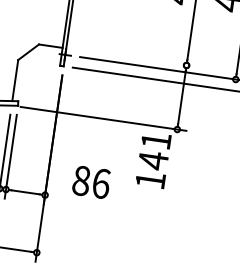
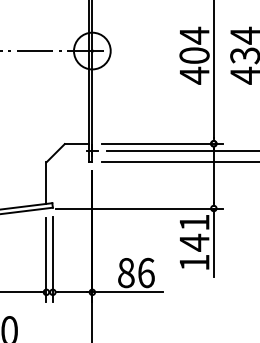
line: (135, 57) -> (162, 143), added
line: (172, 163) -> (213, 242), added
line: (79, 200) -> (127, 292), added

